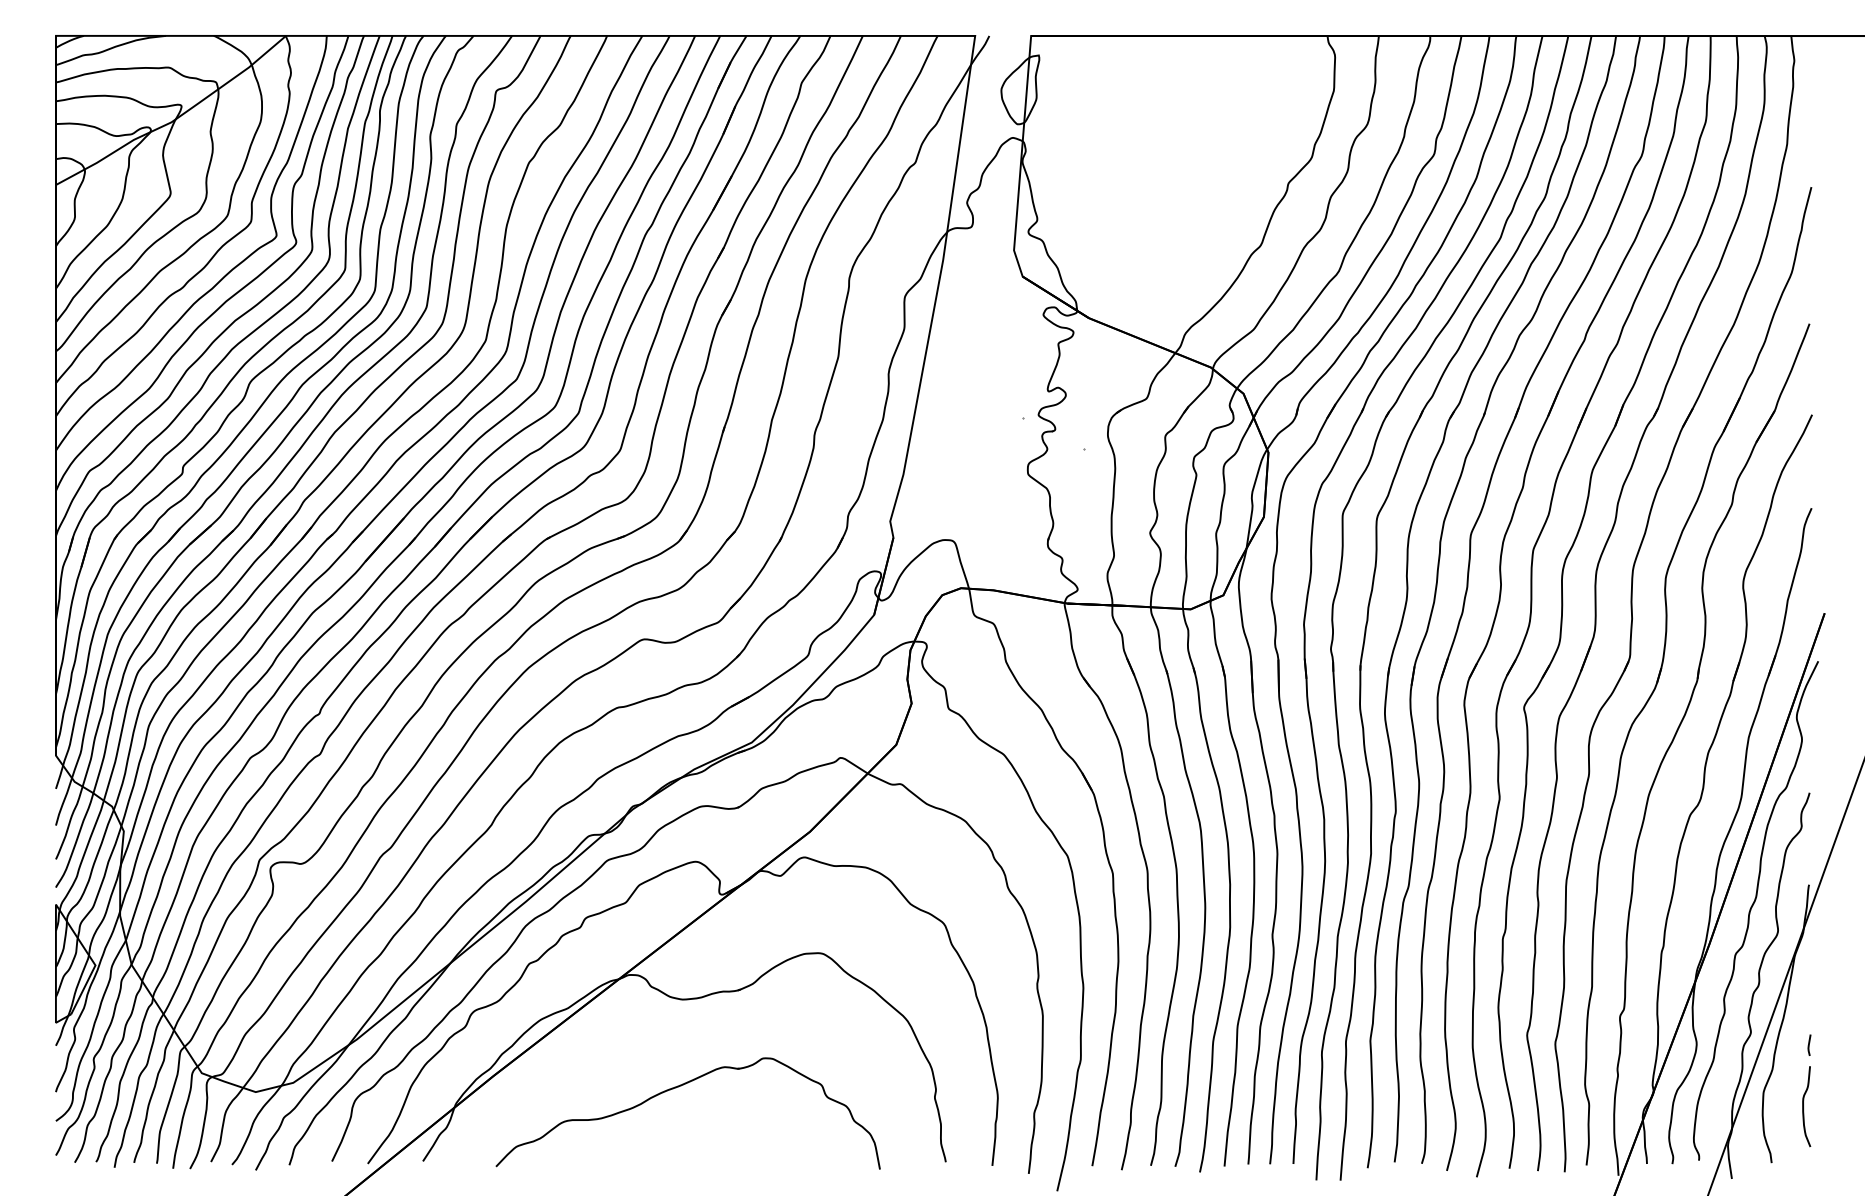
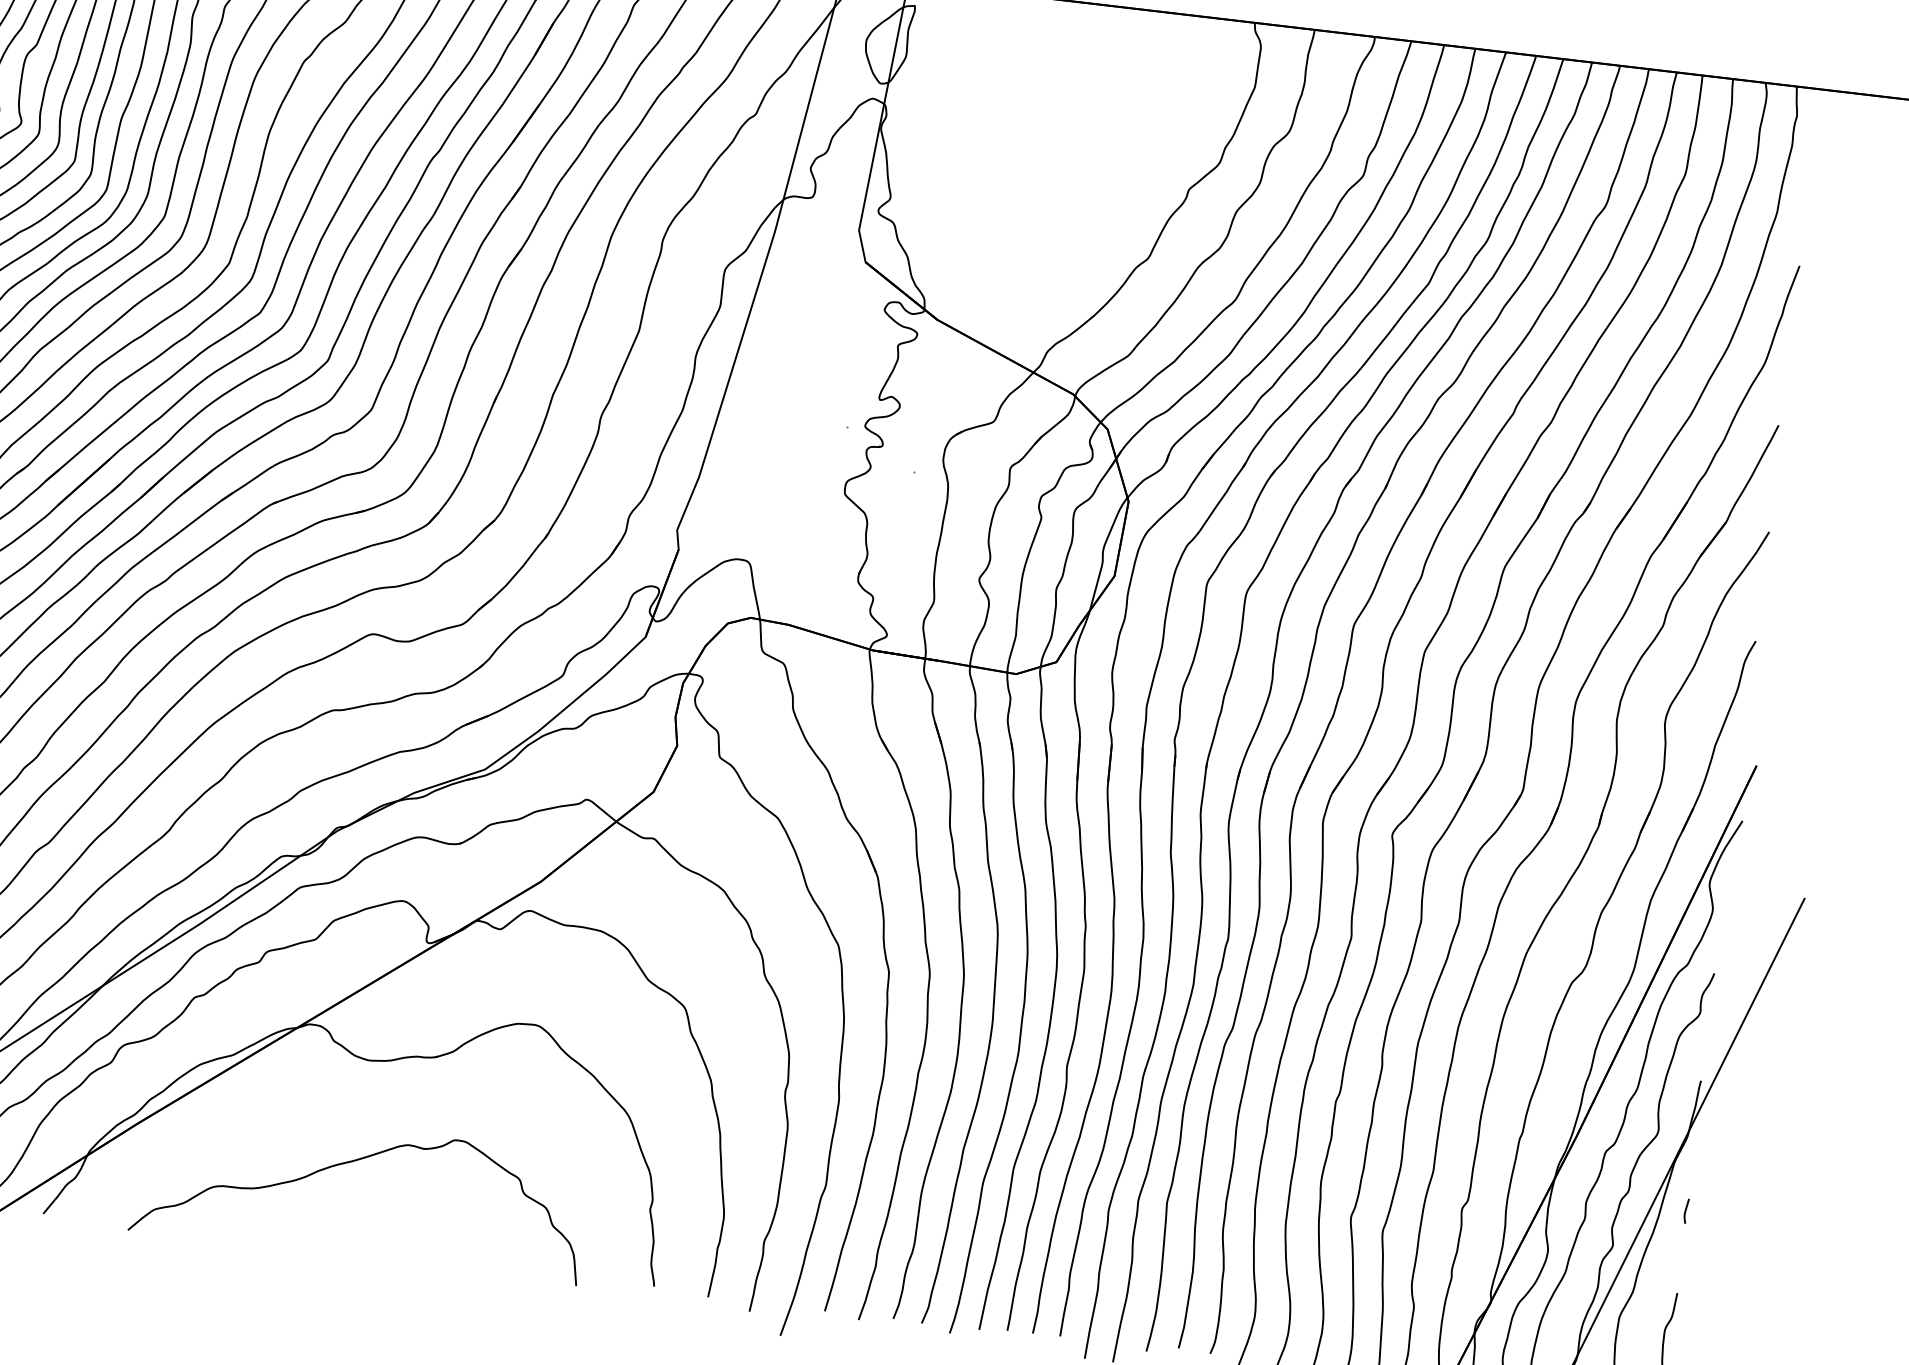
line: (1809, 1044) -> (1686, 1210), moved

